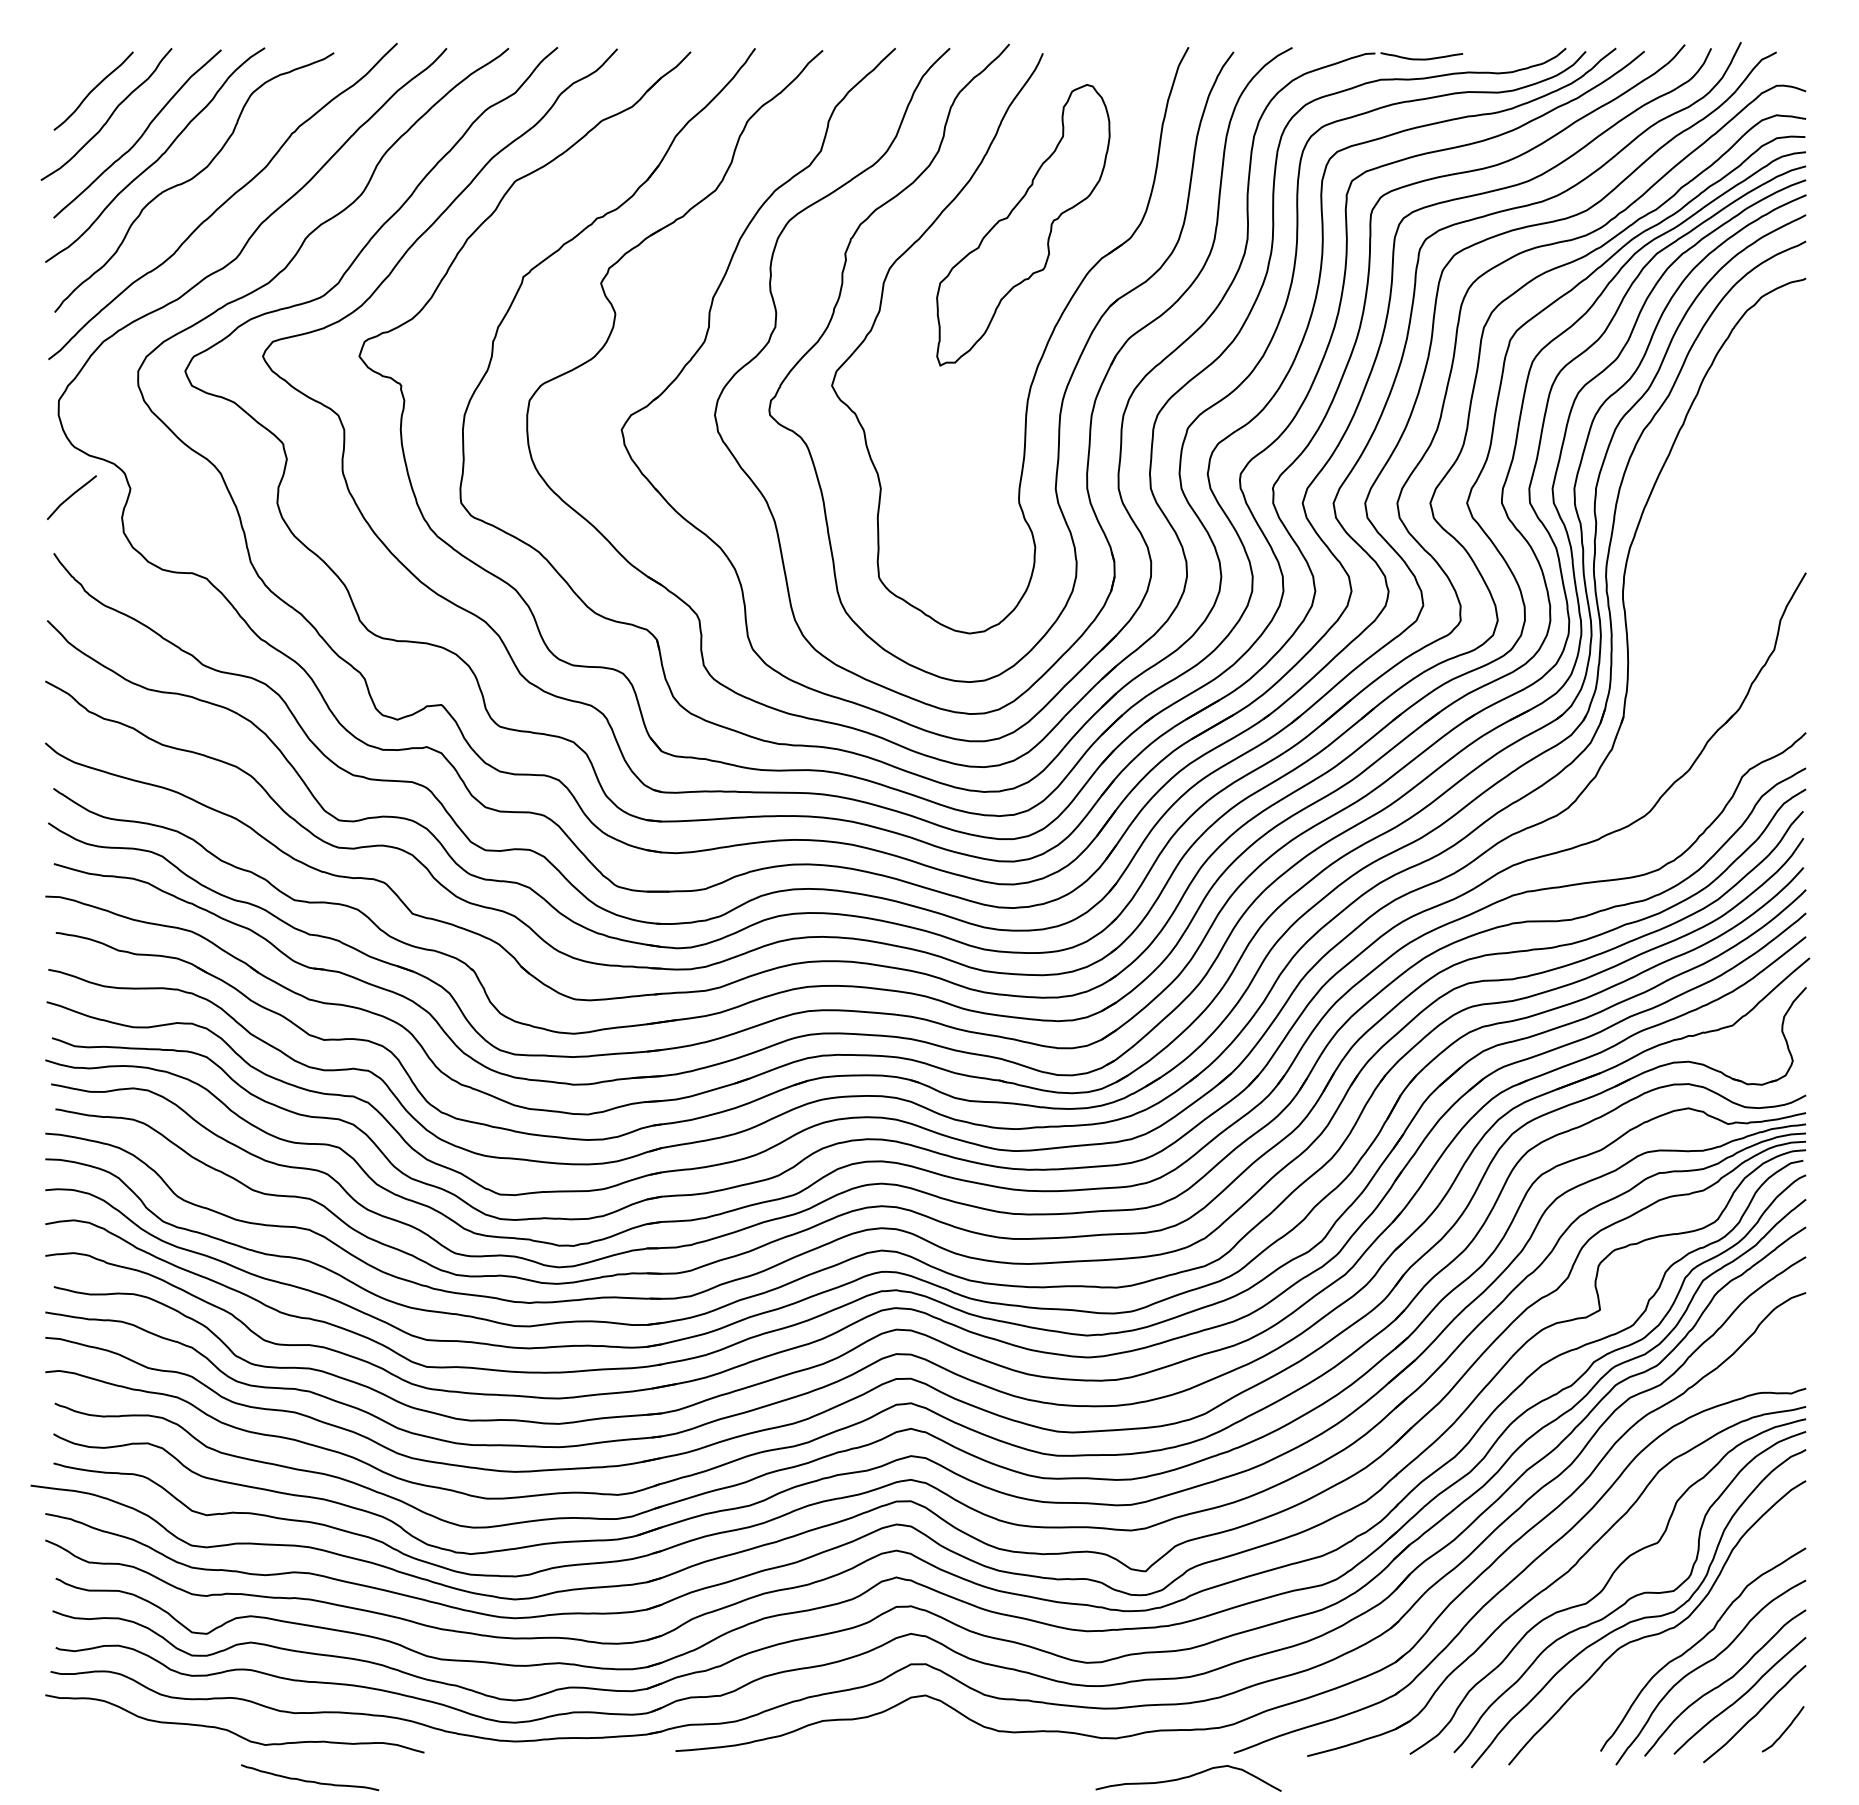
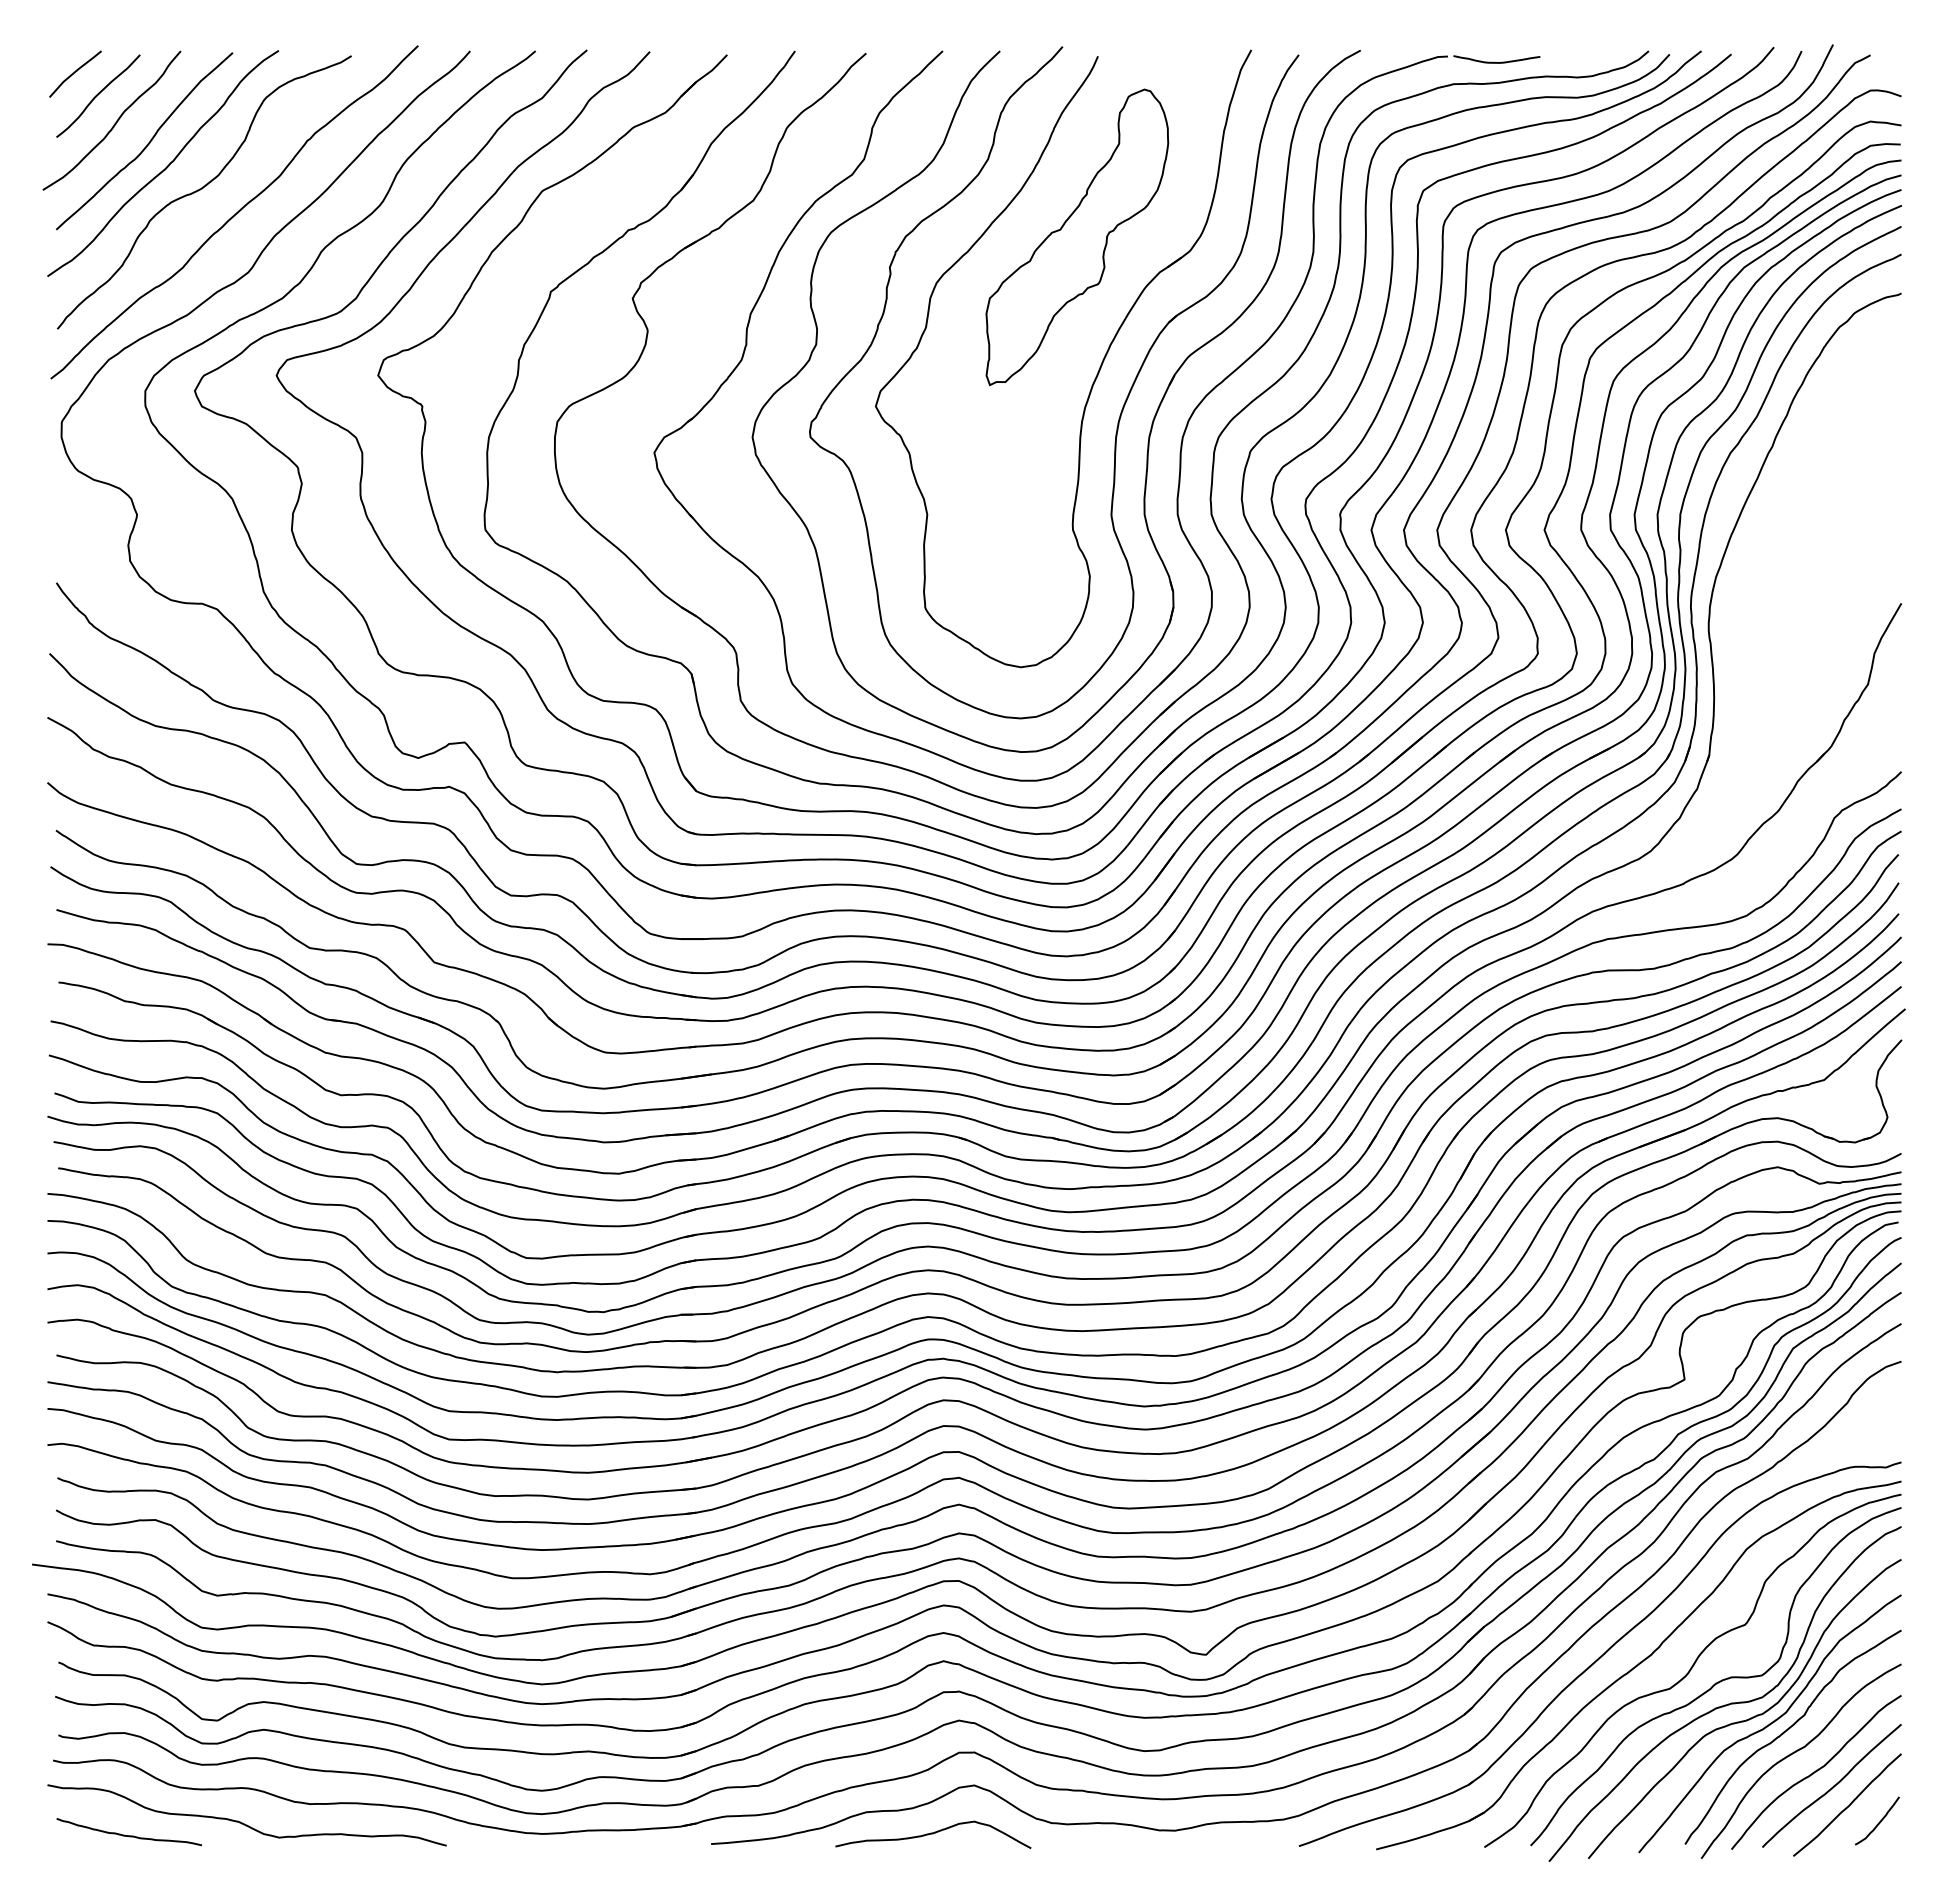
line: (71, 496) -> (75, 72), moved
curve: (1680, 1636) -> (1769, 1723), added
curve: (1188, 1778) -> (933, 1834), moved
curve: (309, 1780) -> (128, 1835), moved

